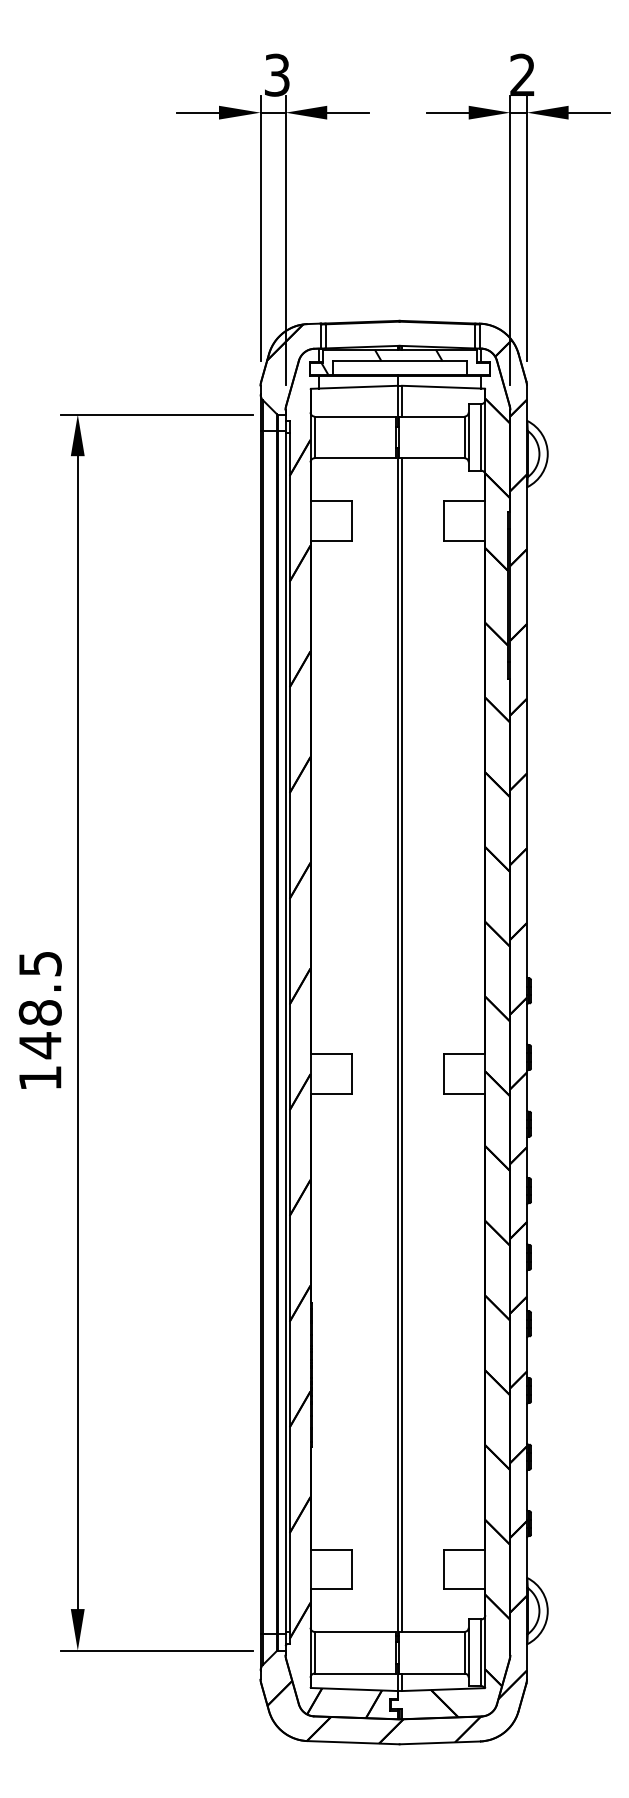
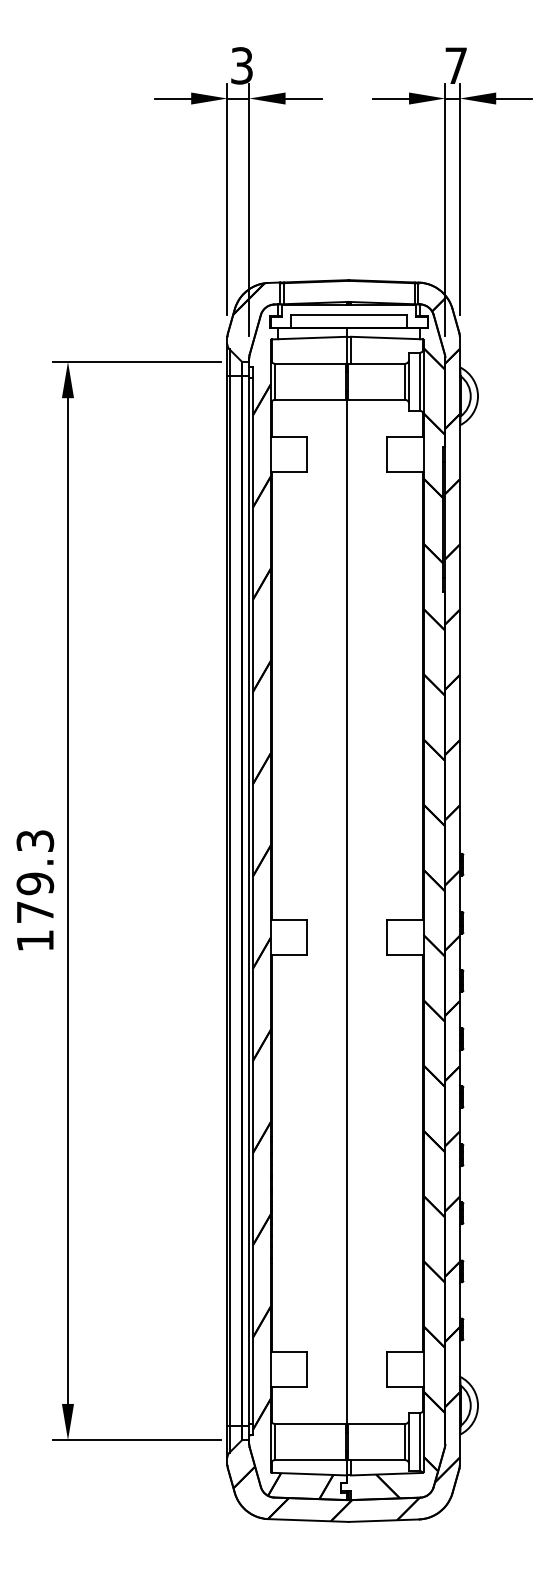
text: (521, 74) -> (455, 65), 2 -> 7
hatch: (382, 362) -> (333, 316), removed
text: (40, 1005) -> (35, 877), 148.5 -> 179.3
line: (401, 1044) -> (350, 911), removed

